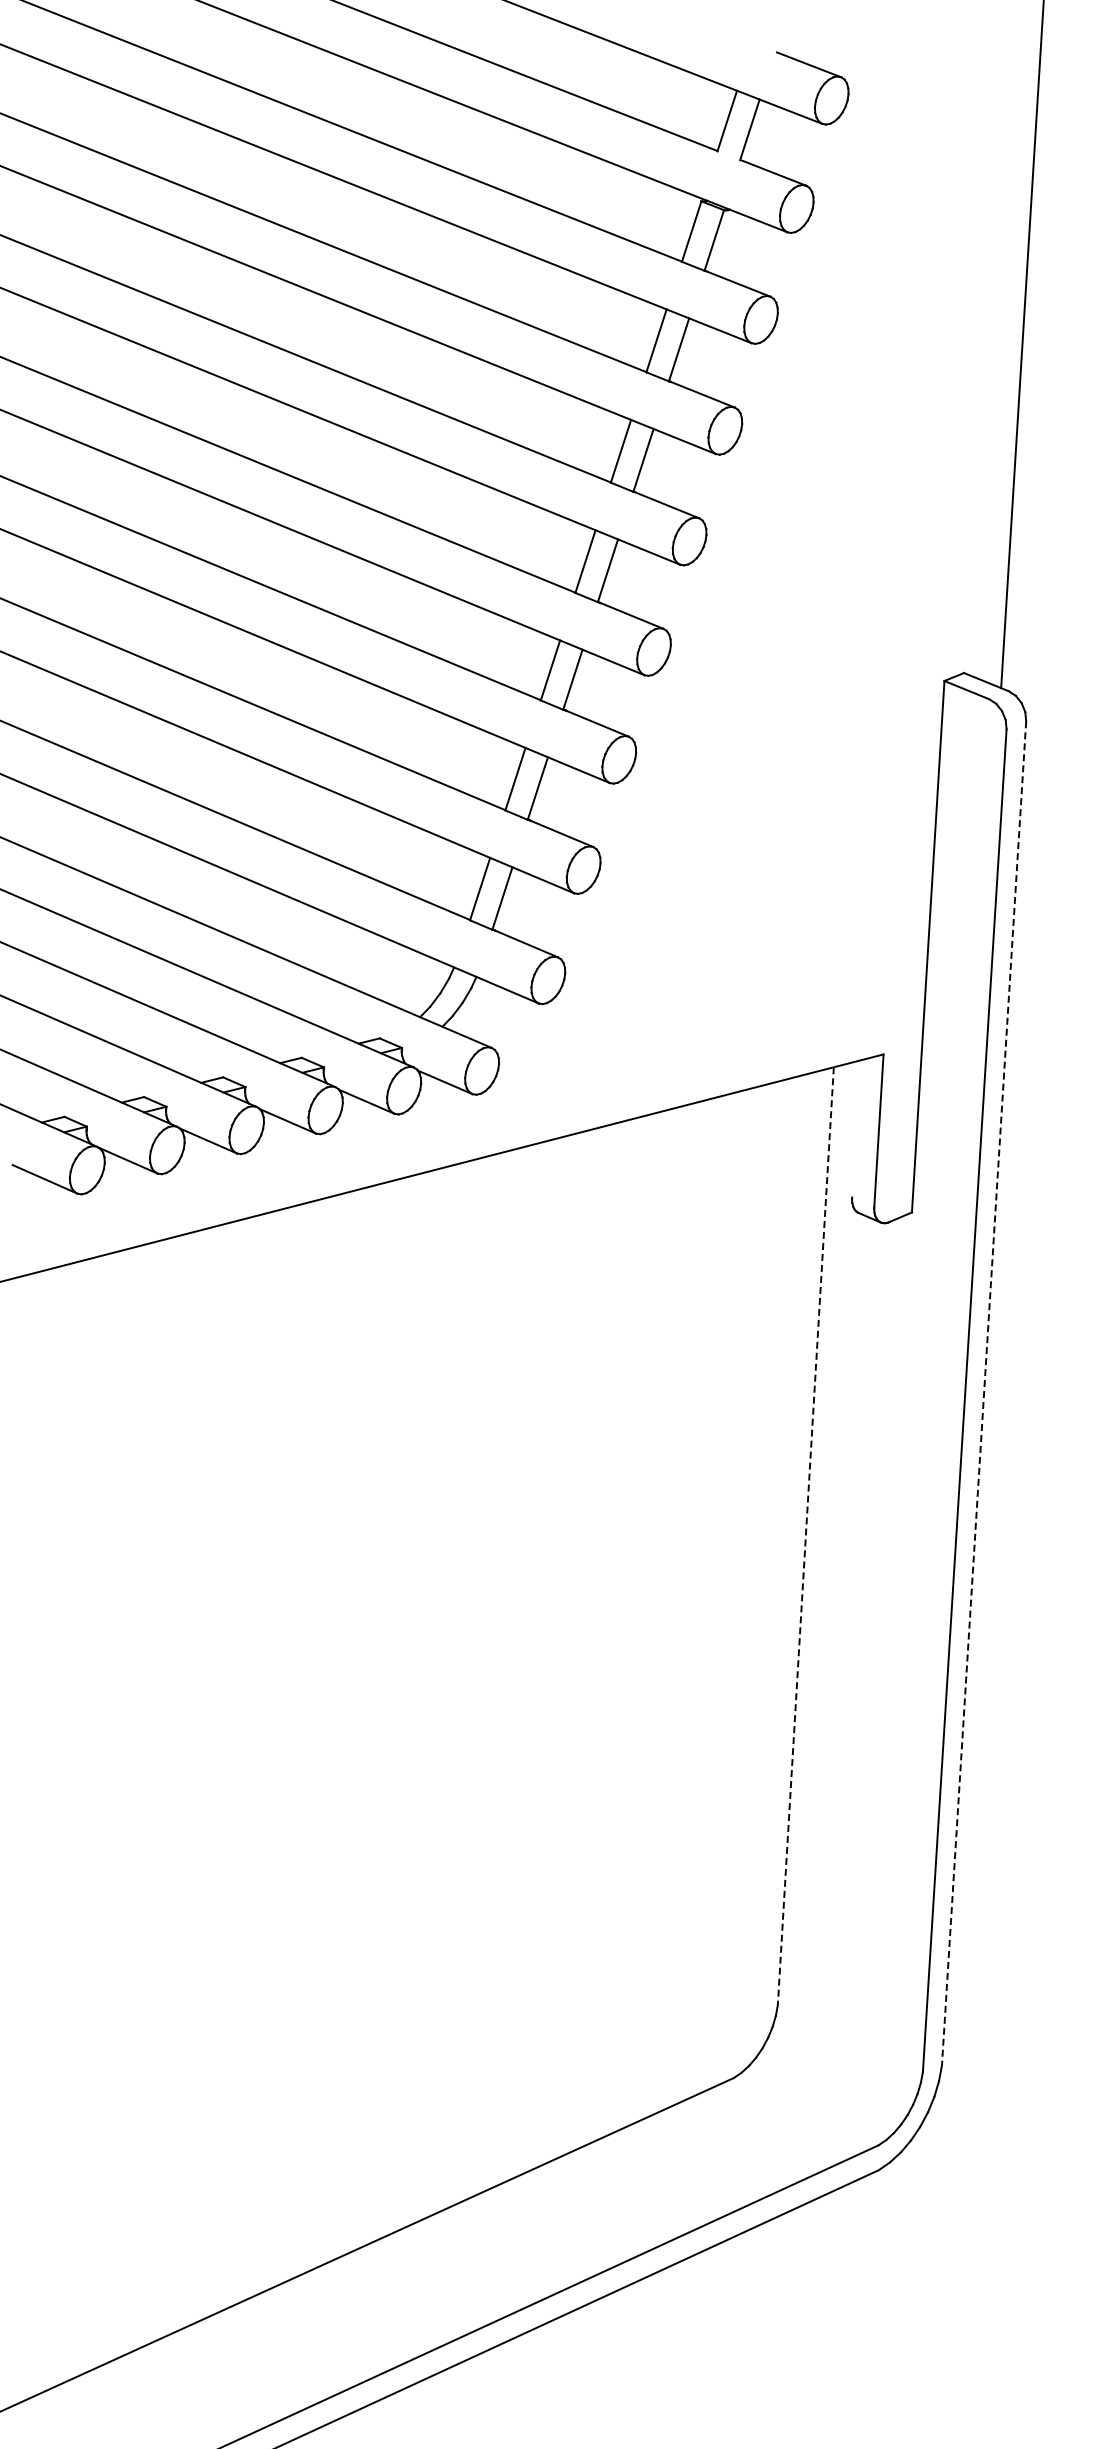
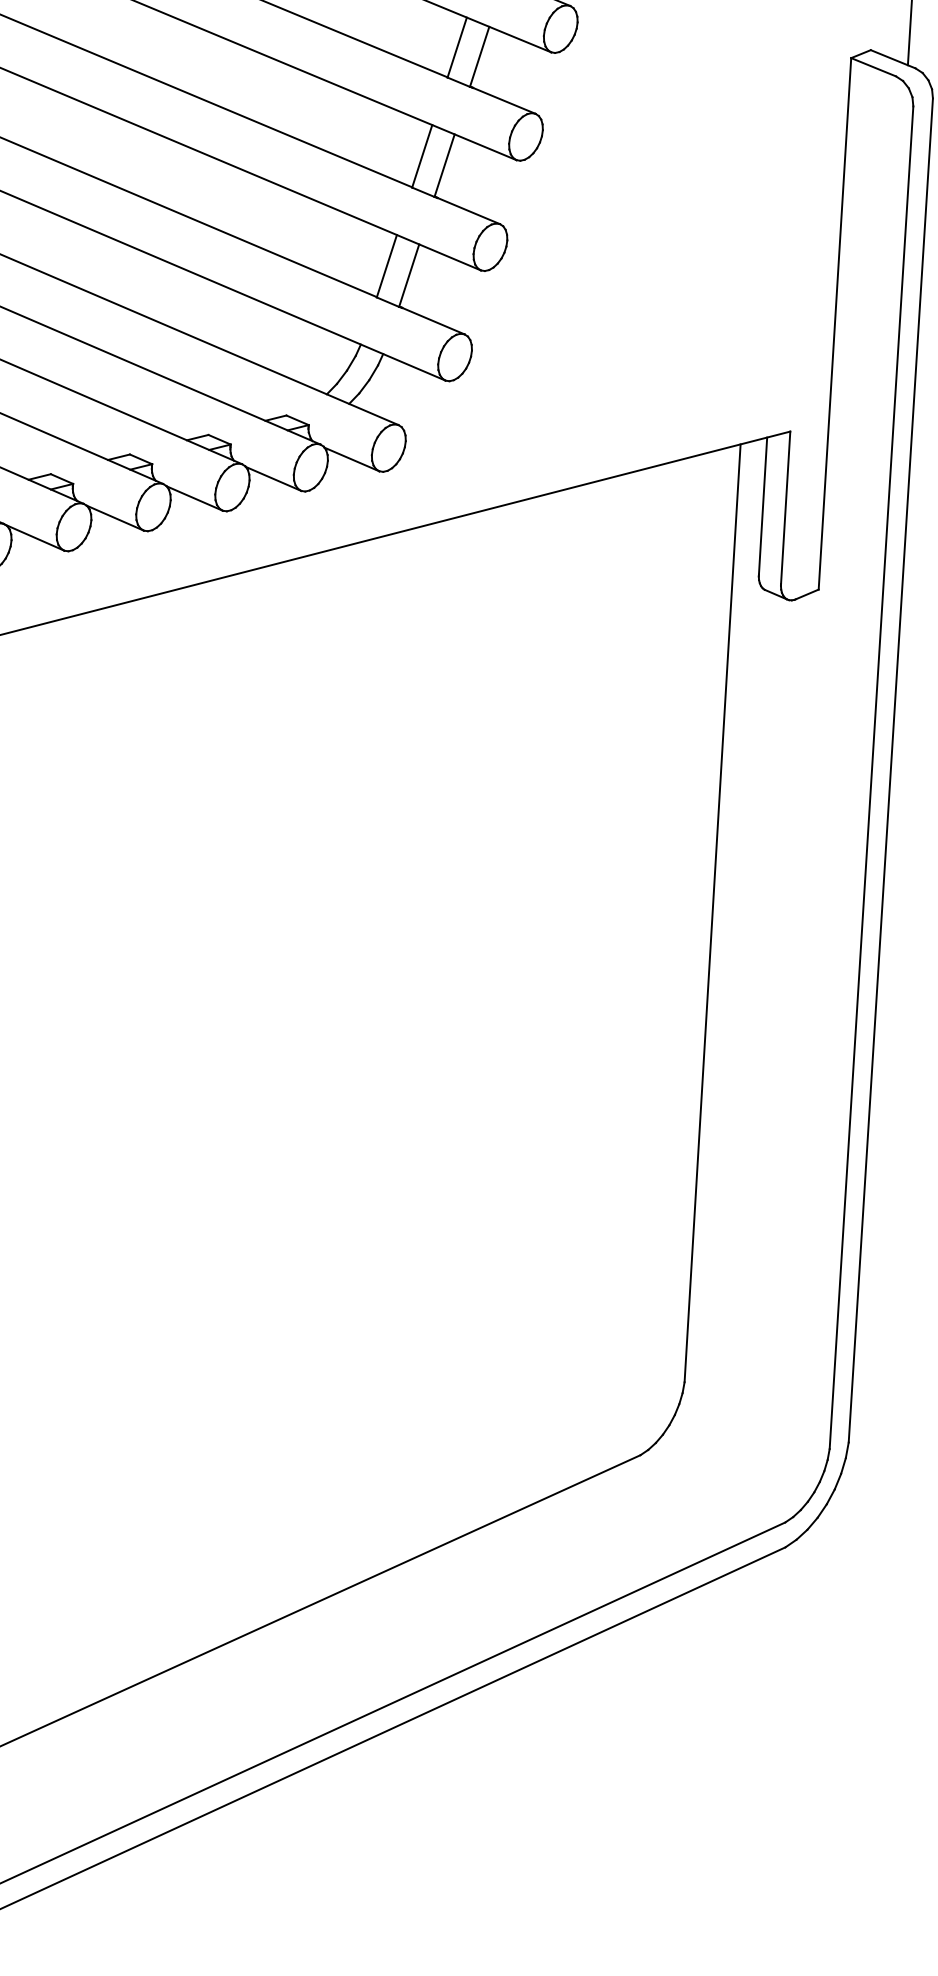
line: (856, 1128) -> (763, 505), added
line: (984, 1393) -> (891, 770), dashed -> solid
line: (805, 1536) -> (712, 913), dashed -> solid

